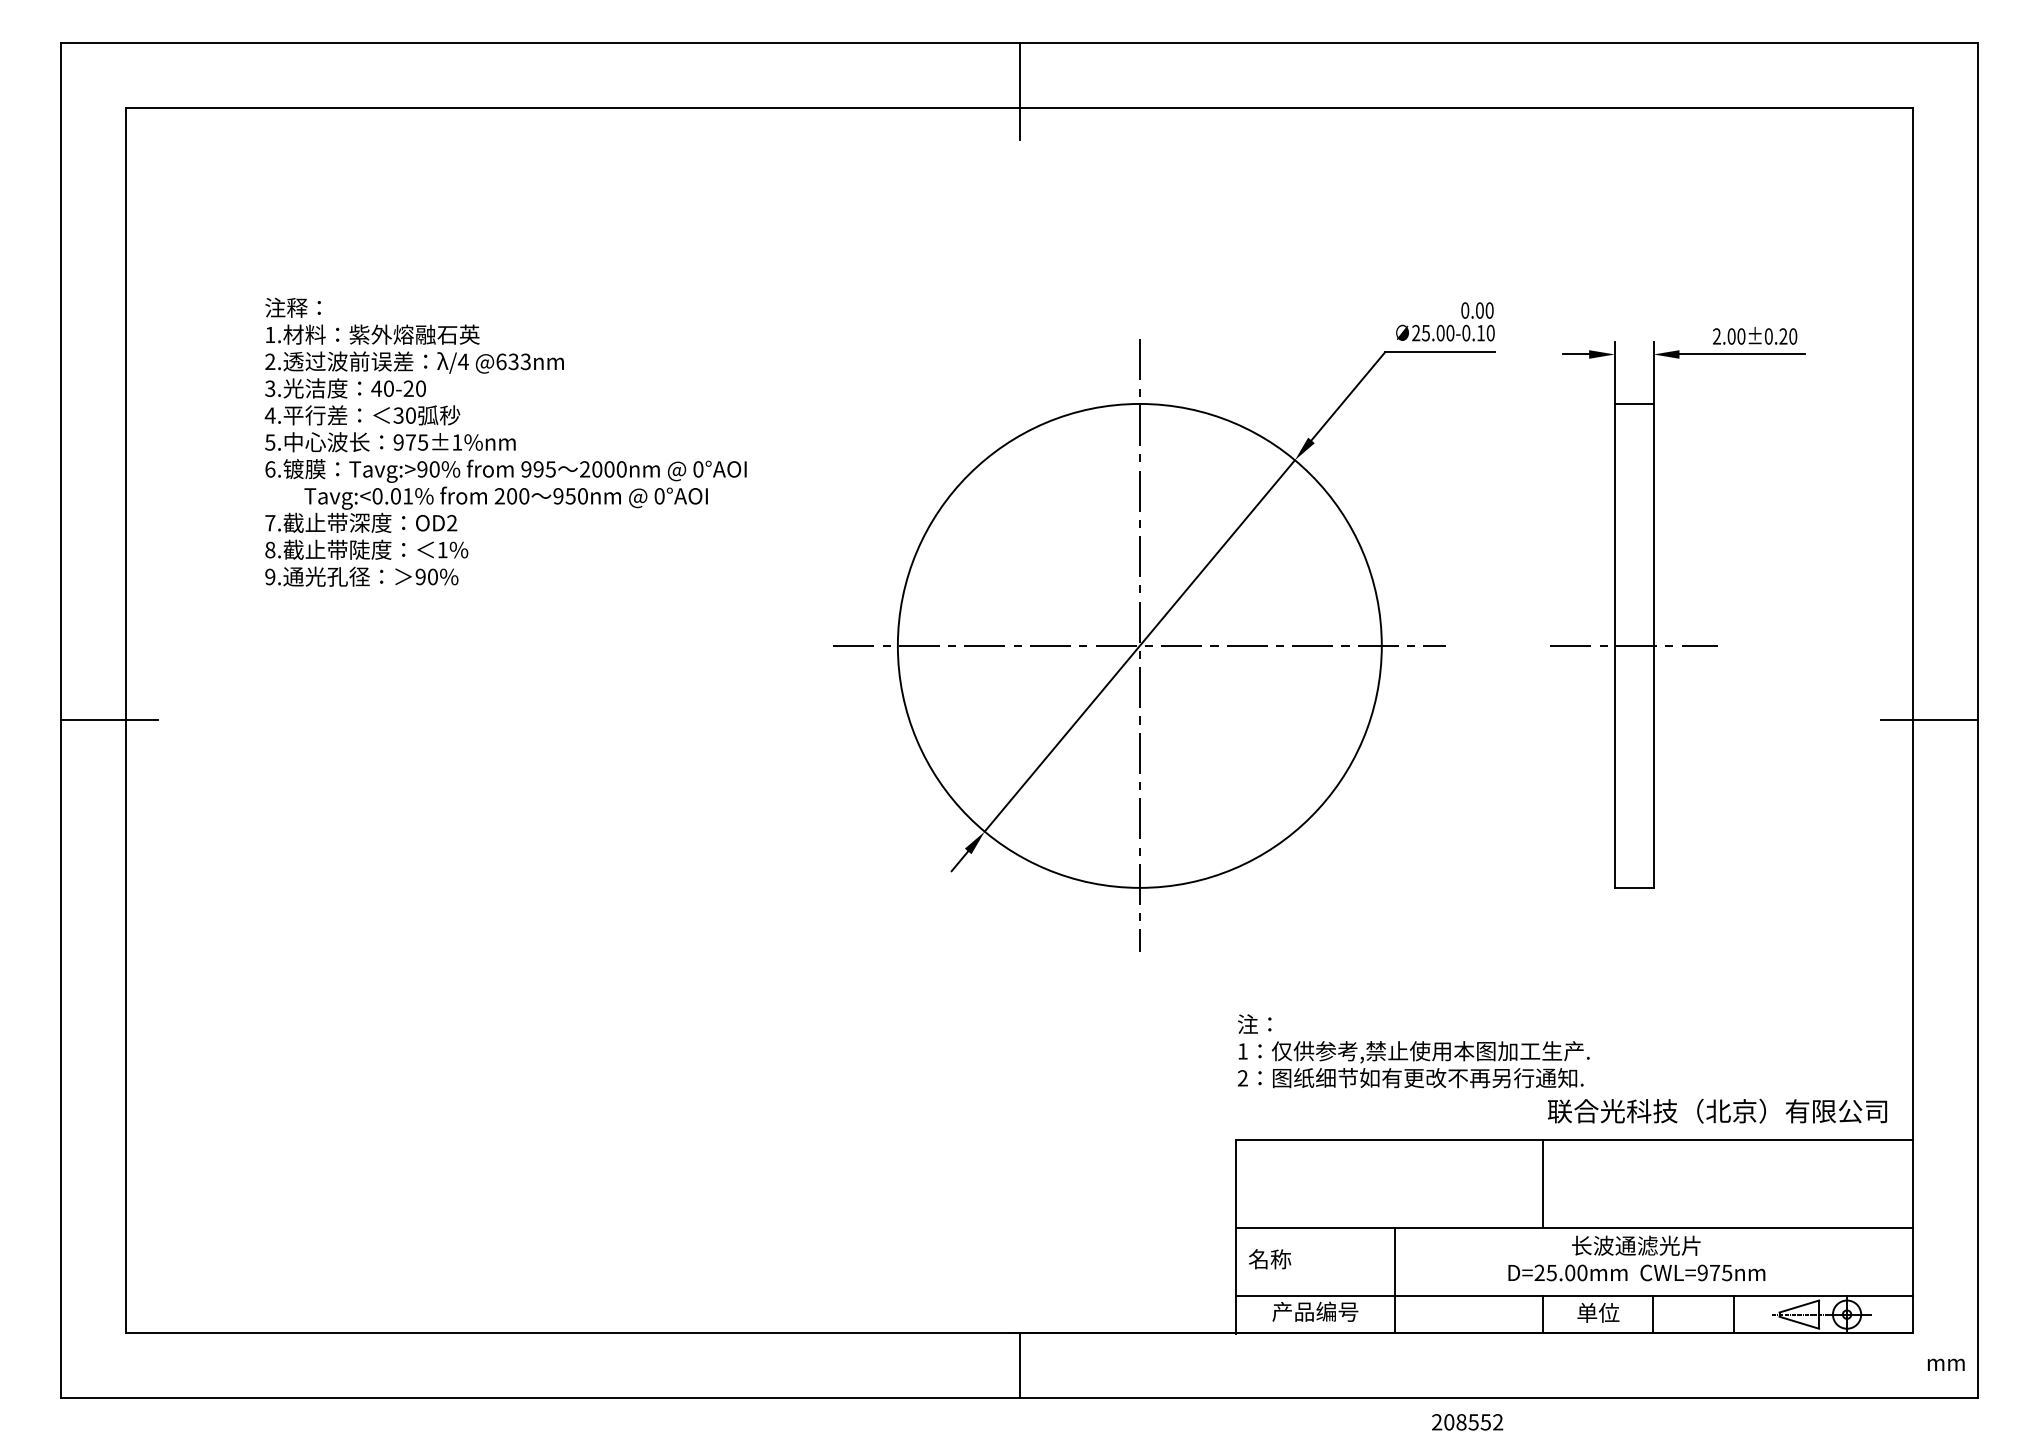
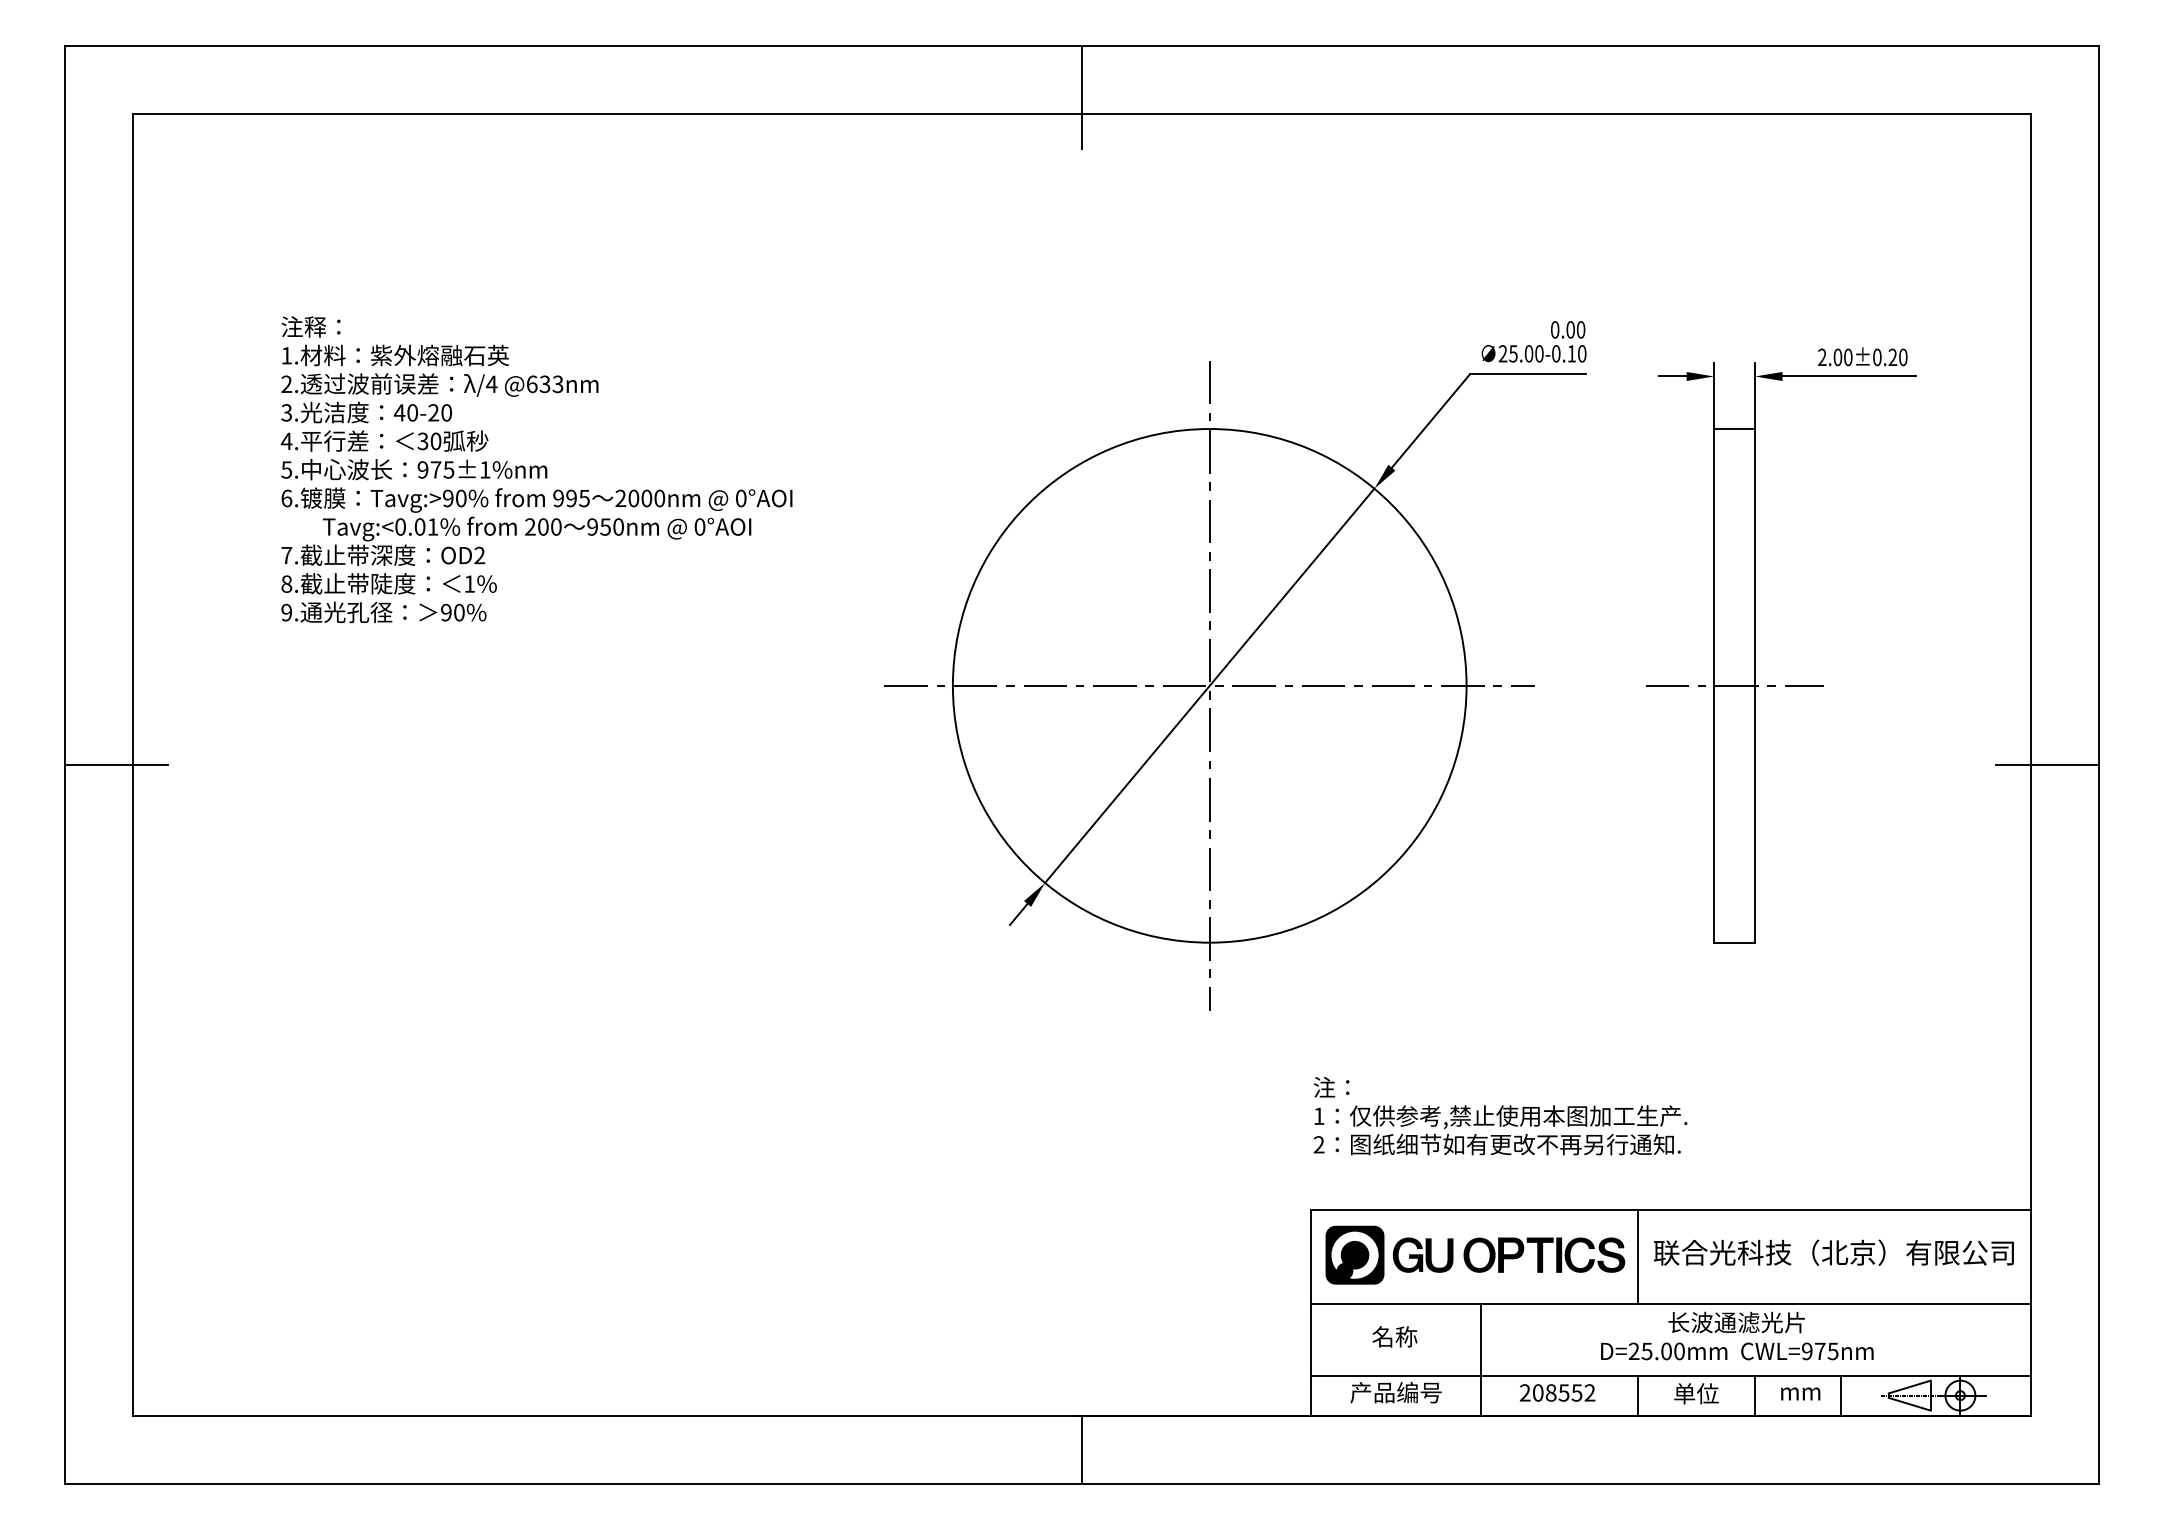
text: (1717, 1111) -> (1833, 1252), moved
part: (1390, 1181) -> (1475, 1254), added
text: (1269, 1258) -> (1394, 1336), moved
text: (1946, 1364) -> (1800, 1393), moved
text: (1467, 1421) -> (1557, 1392), moved

